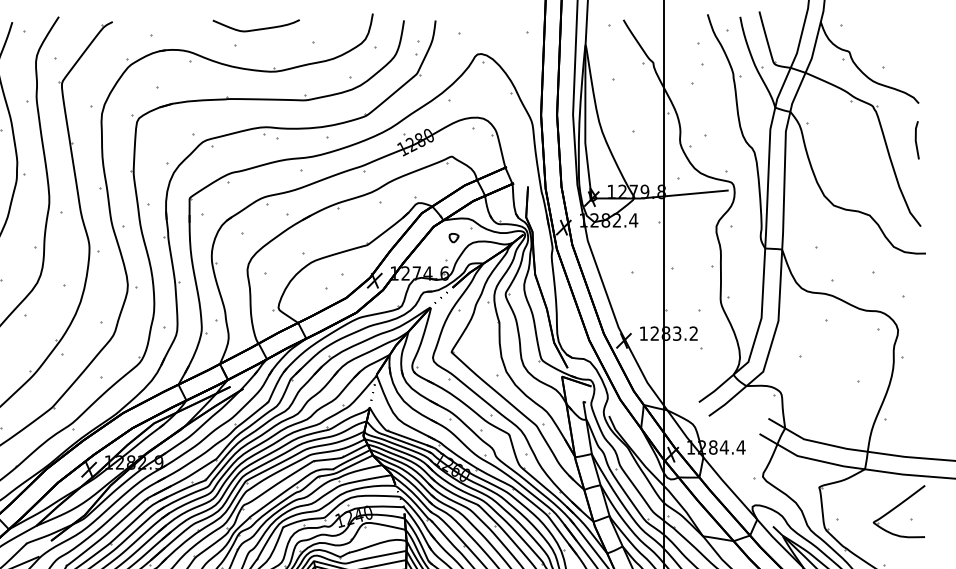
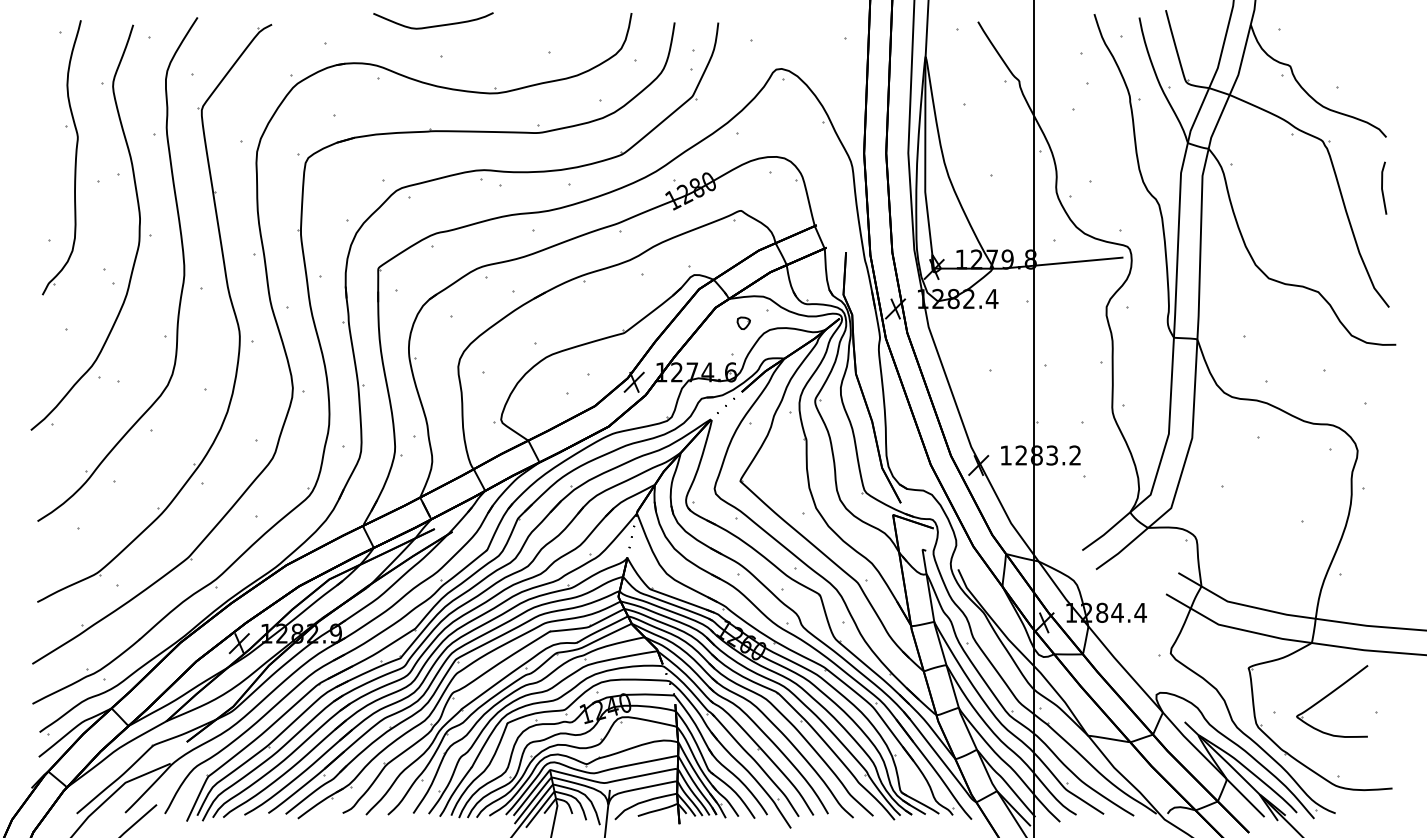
curve: (256, 29) -> (433, 25), moved
part: (896, 508) -> (1328, 696), moved

